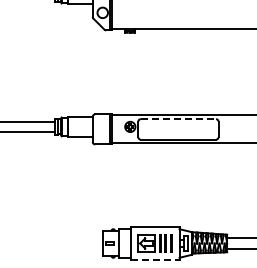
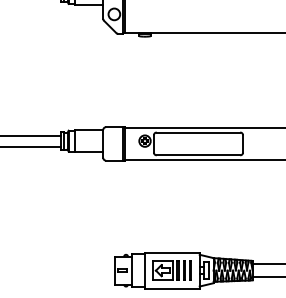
line: (178, 119) -> (198, 132), dashed -> solid
line: (155, 259) -> (173, 288), dashed -> solid

